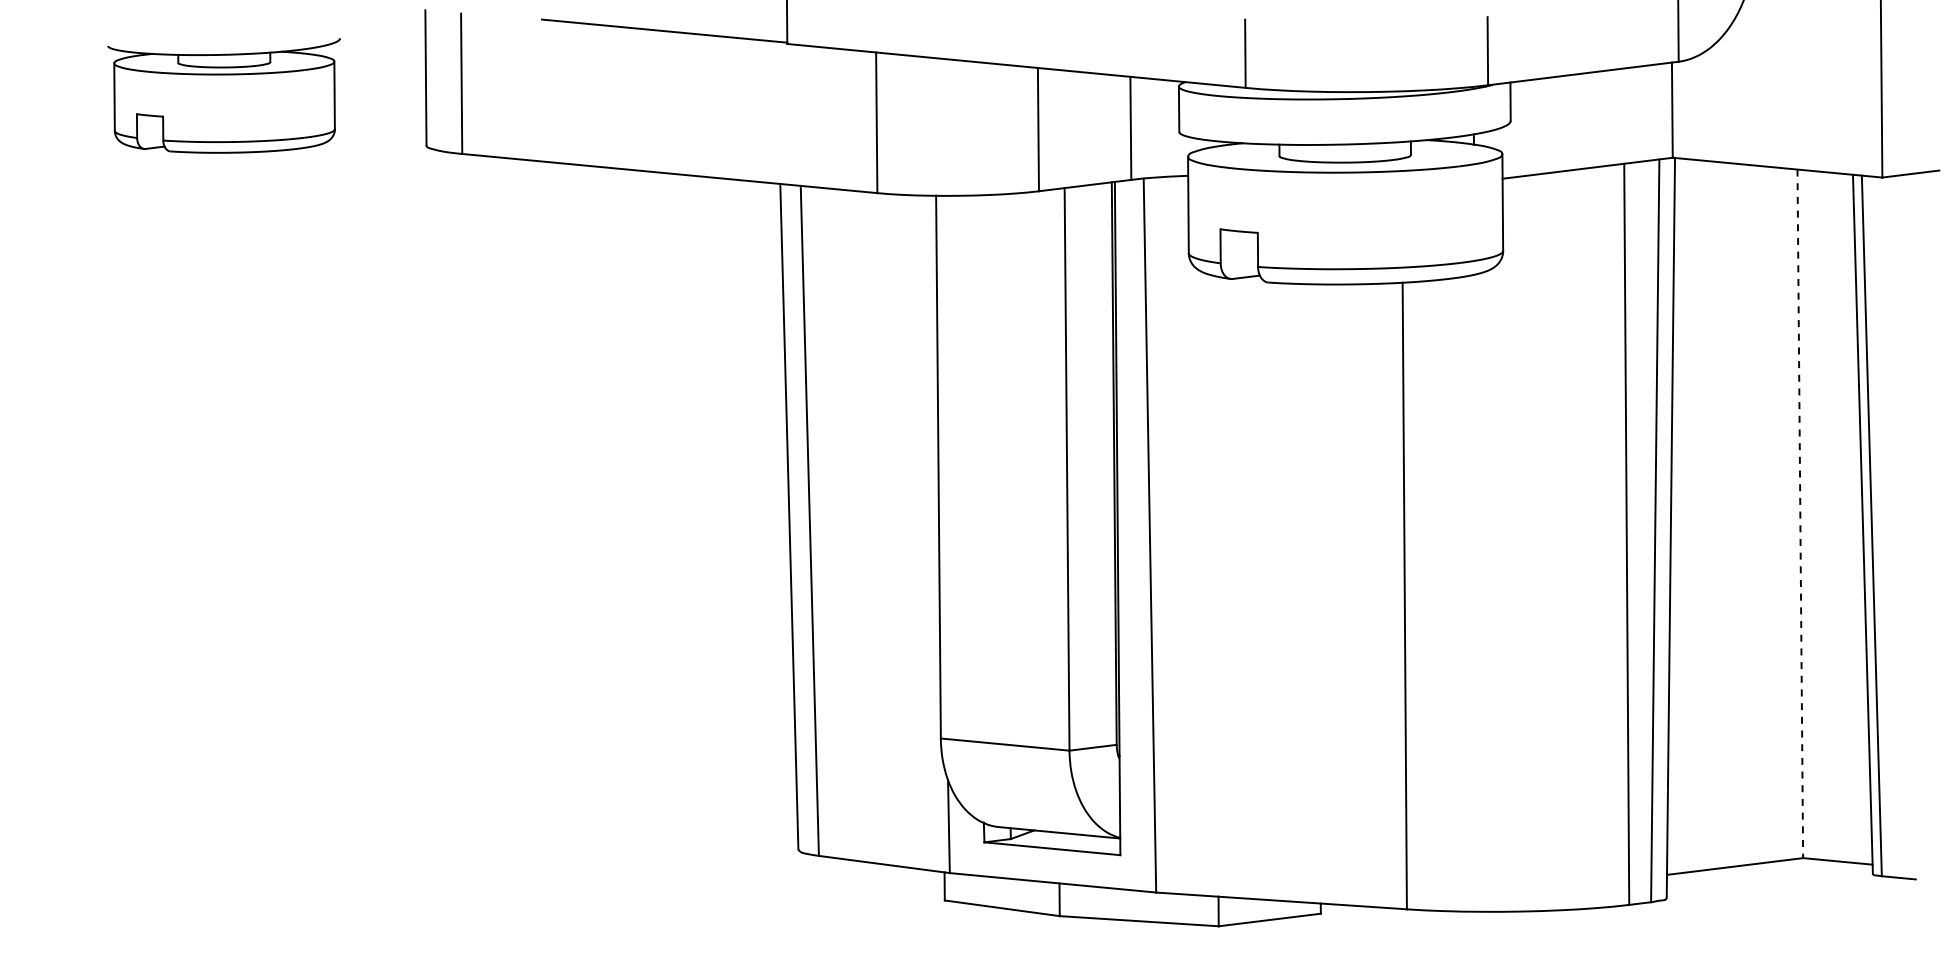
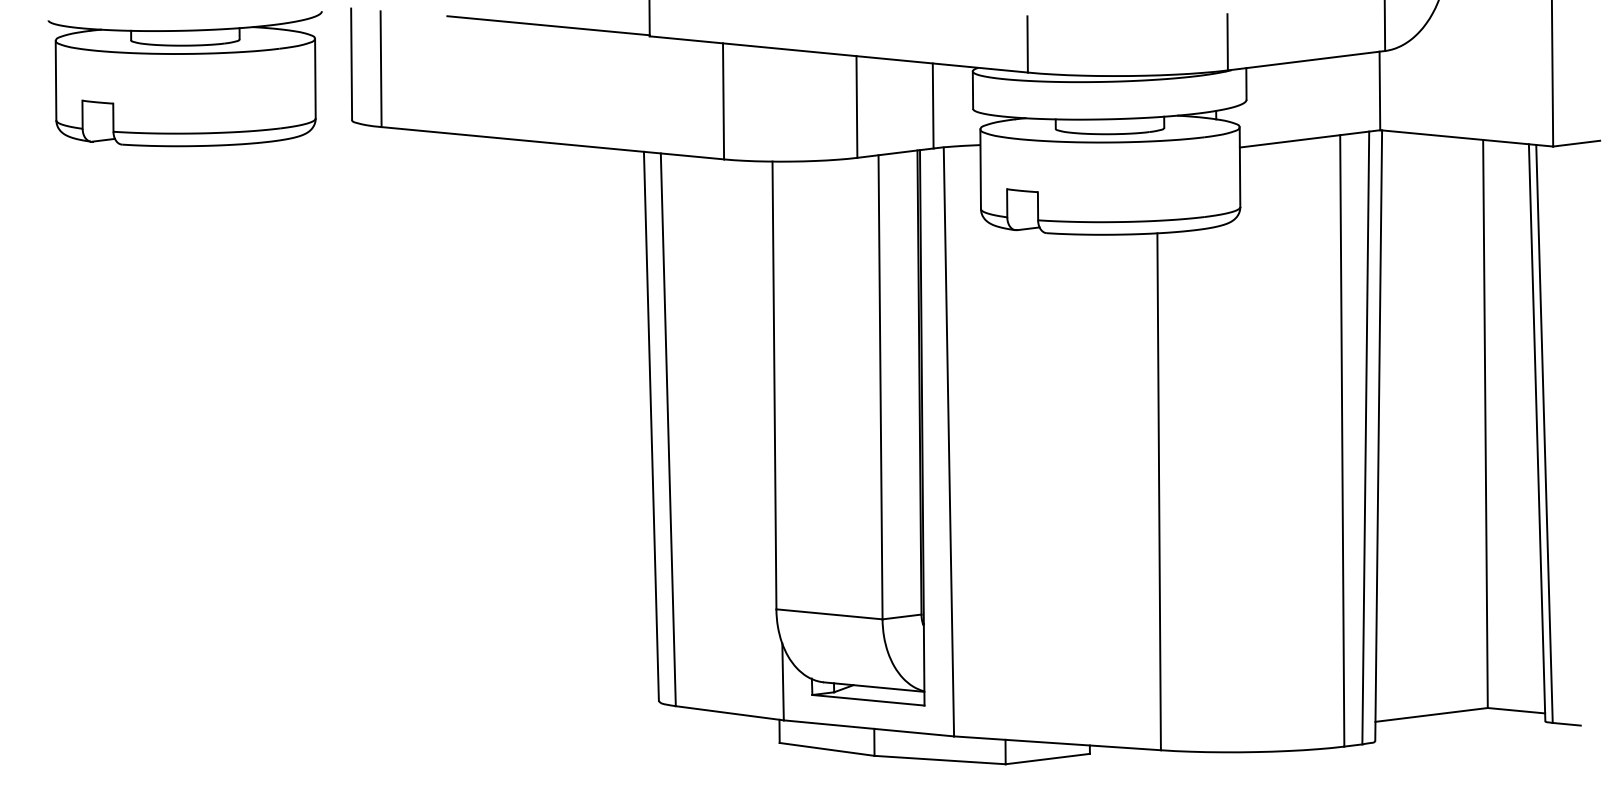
part: (223, 95) -> (184, 78), size x1.43
line: (1800, 514) -> (1485, 424), dashed -> solid

